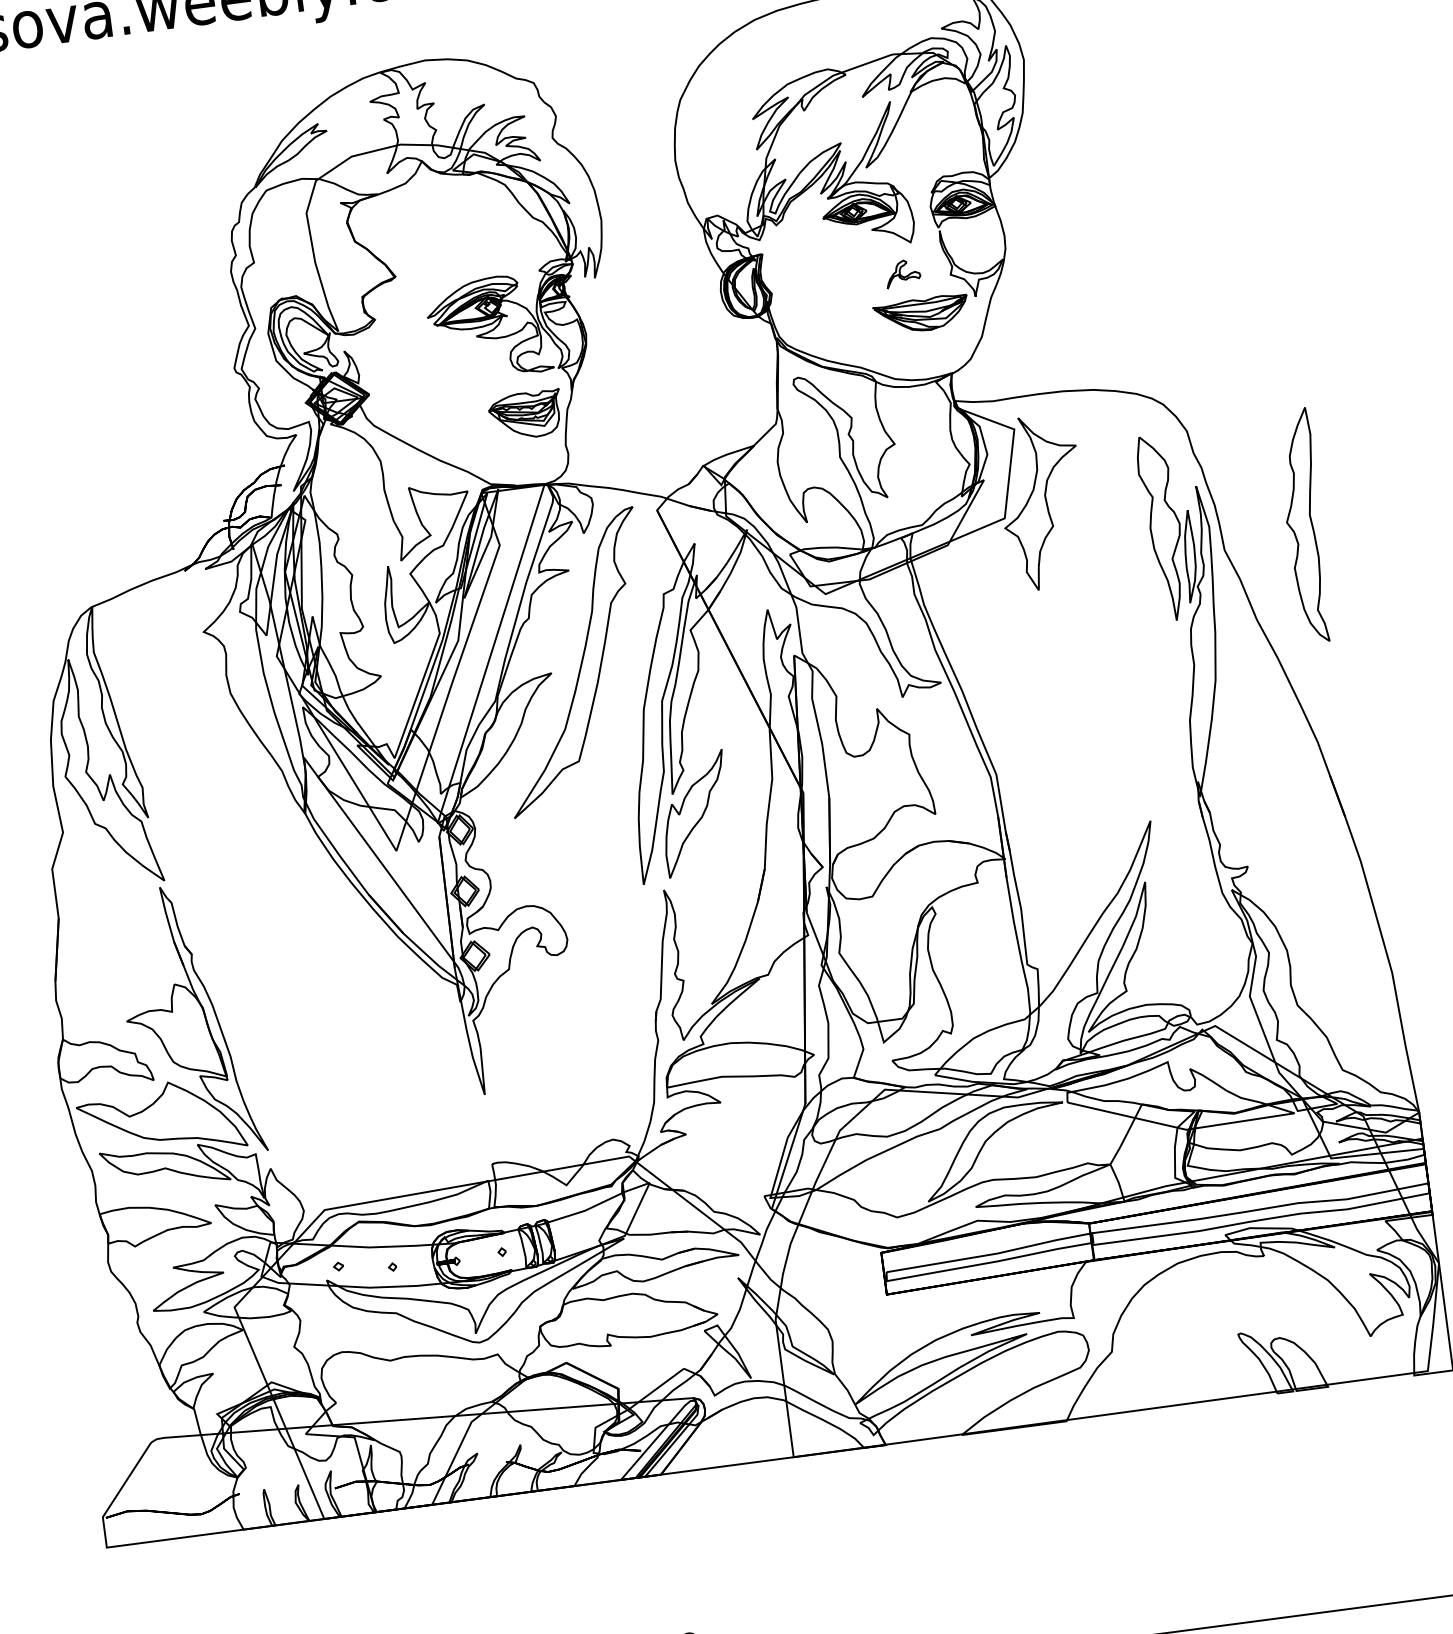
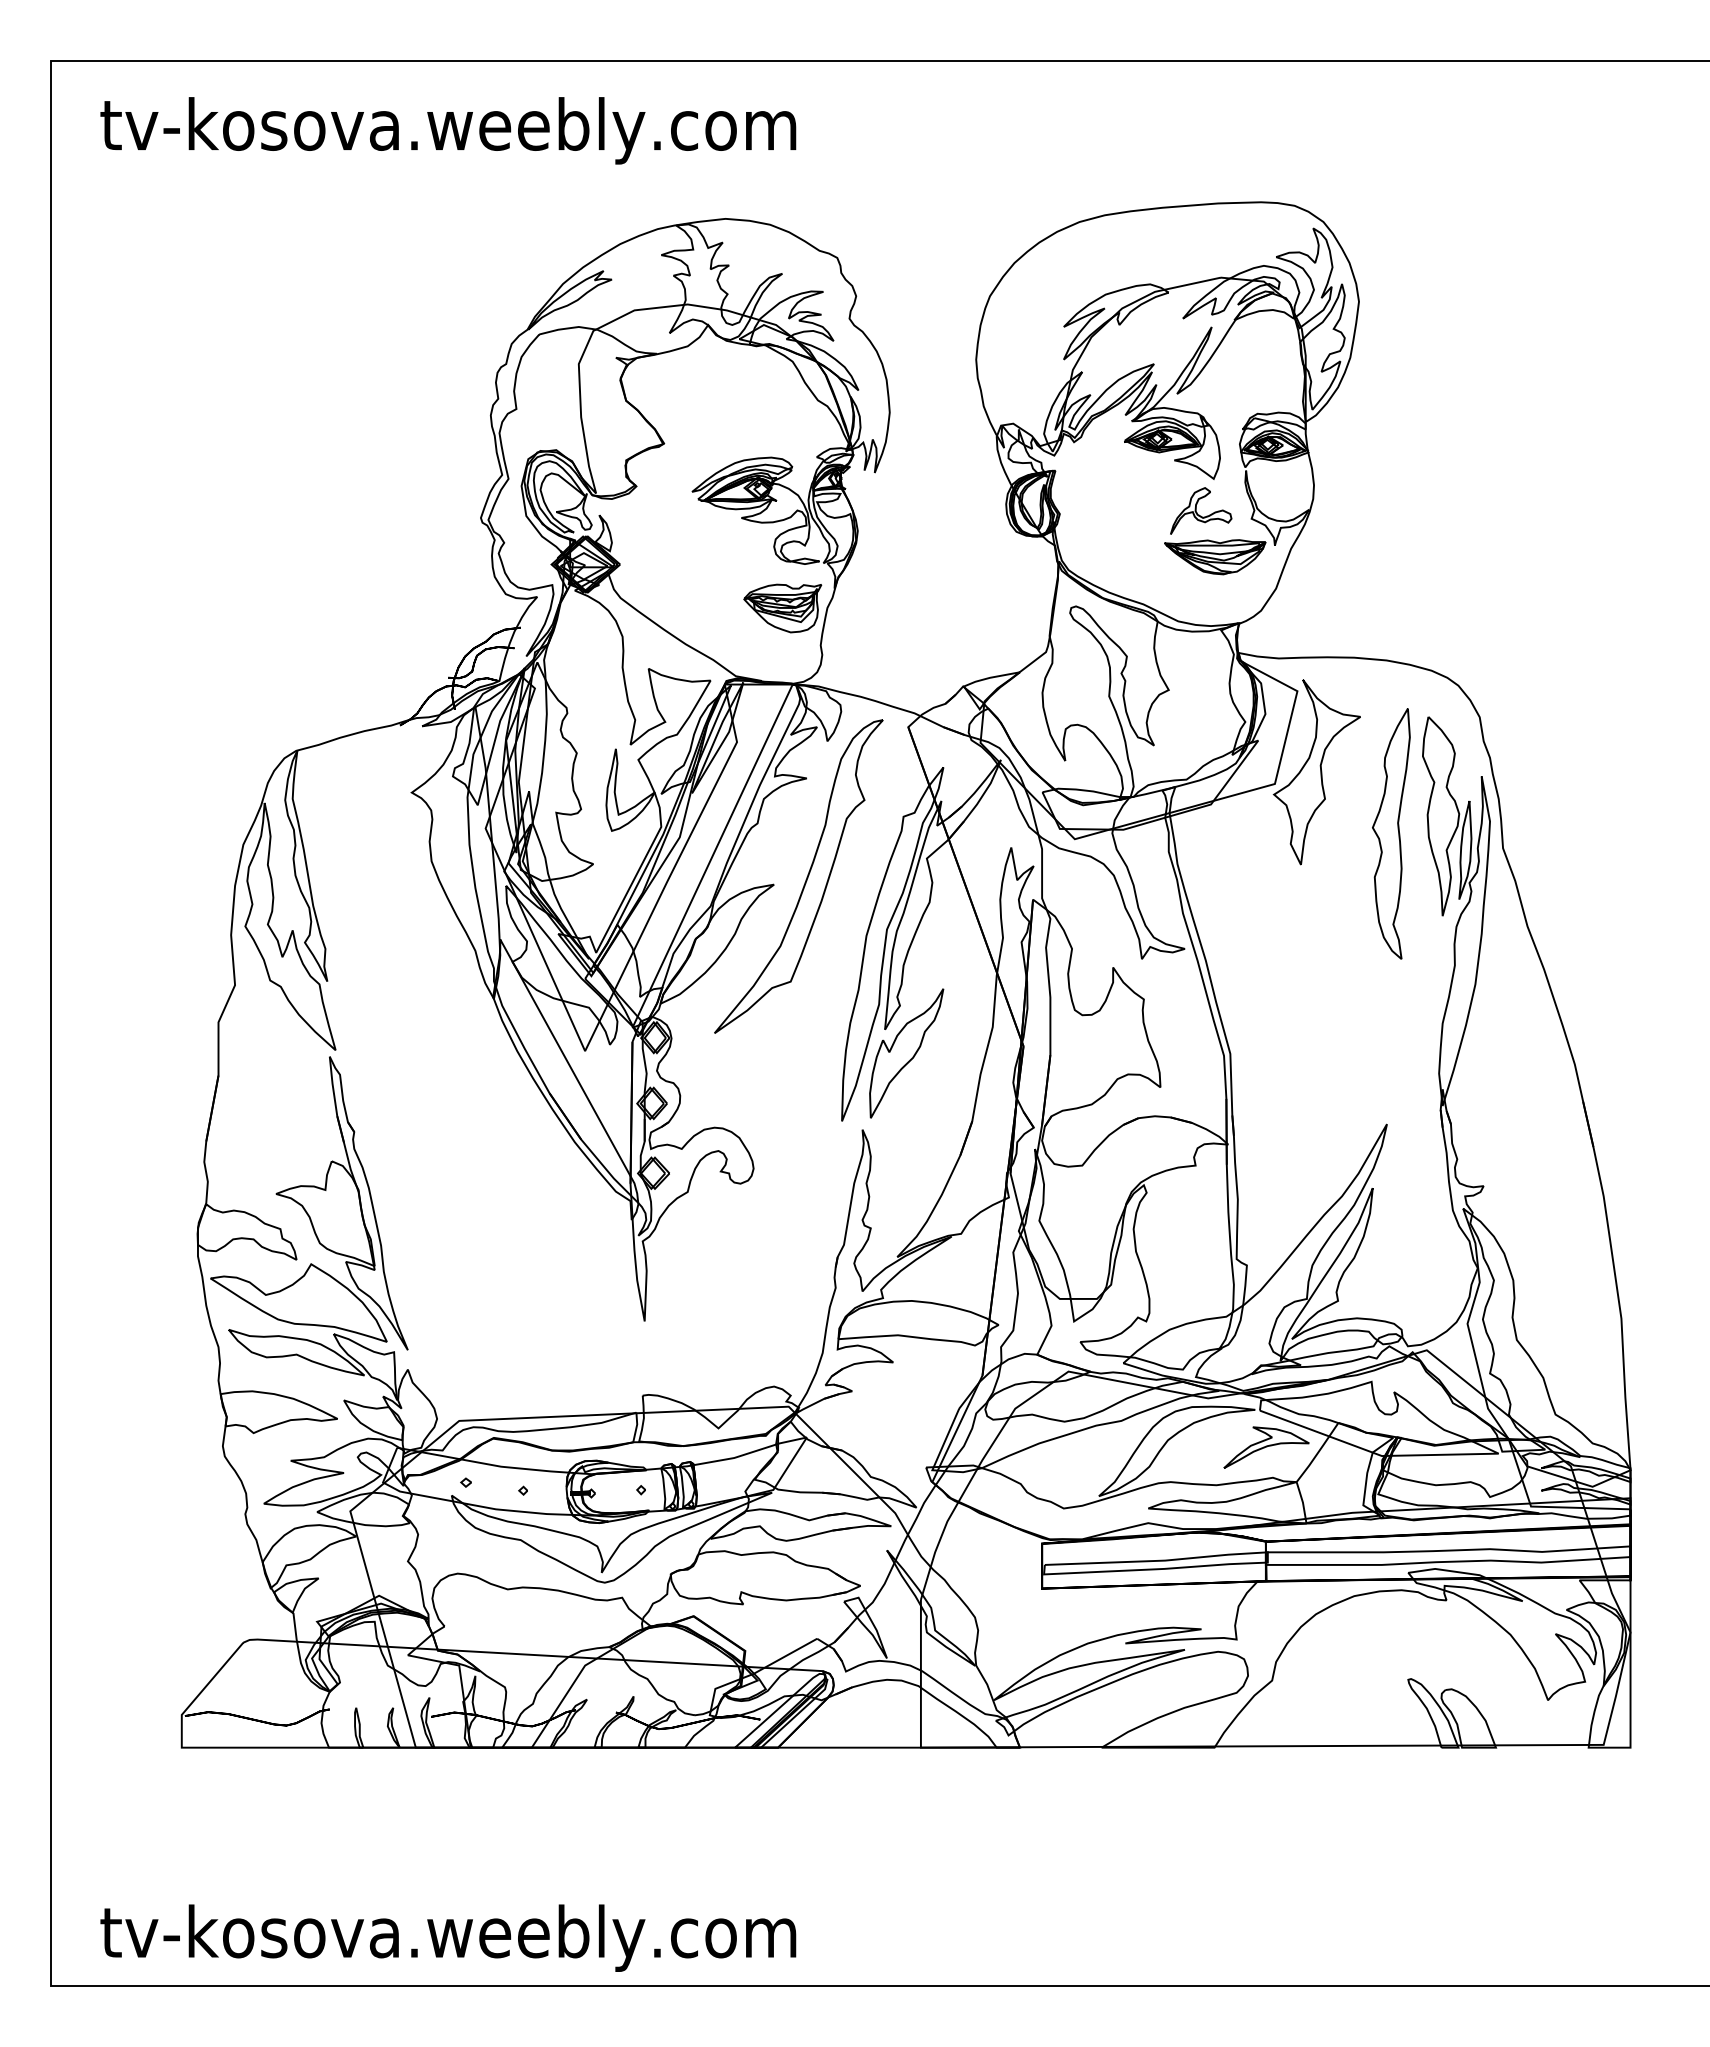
part: (903, 273) -> (1201, 510), size x1.67
part: (1305, 525) -> (1391, 833), moved
part: (1078, 1135) -> (1266, 1447), added

